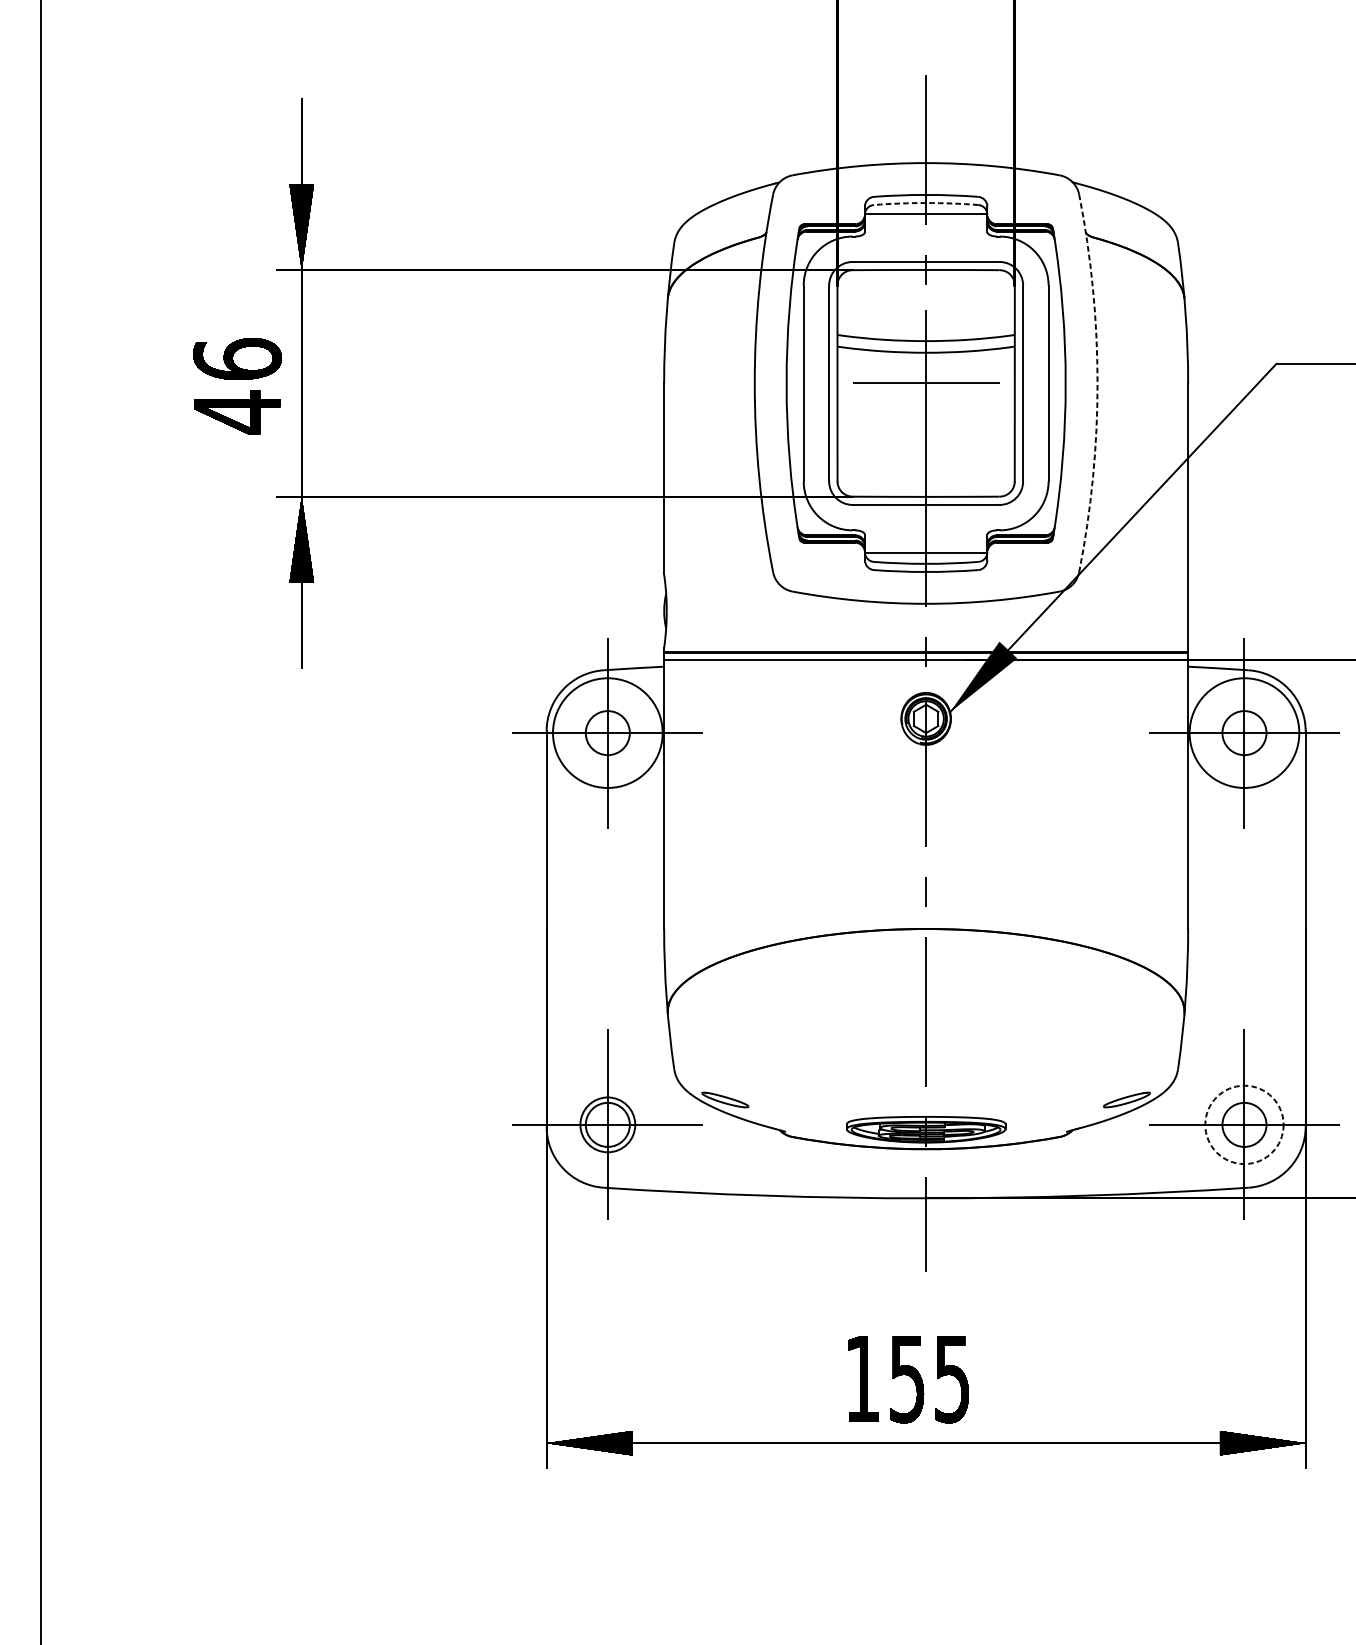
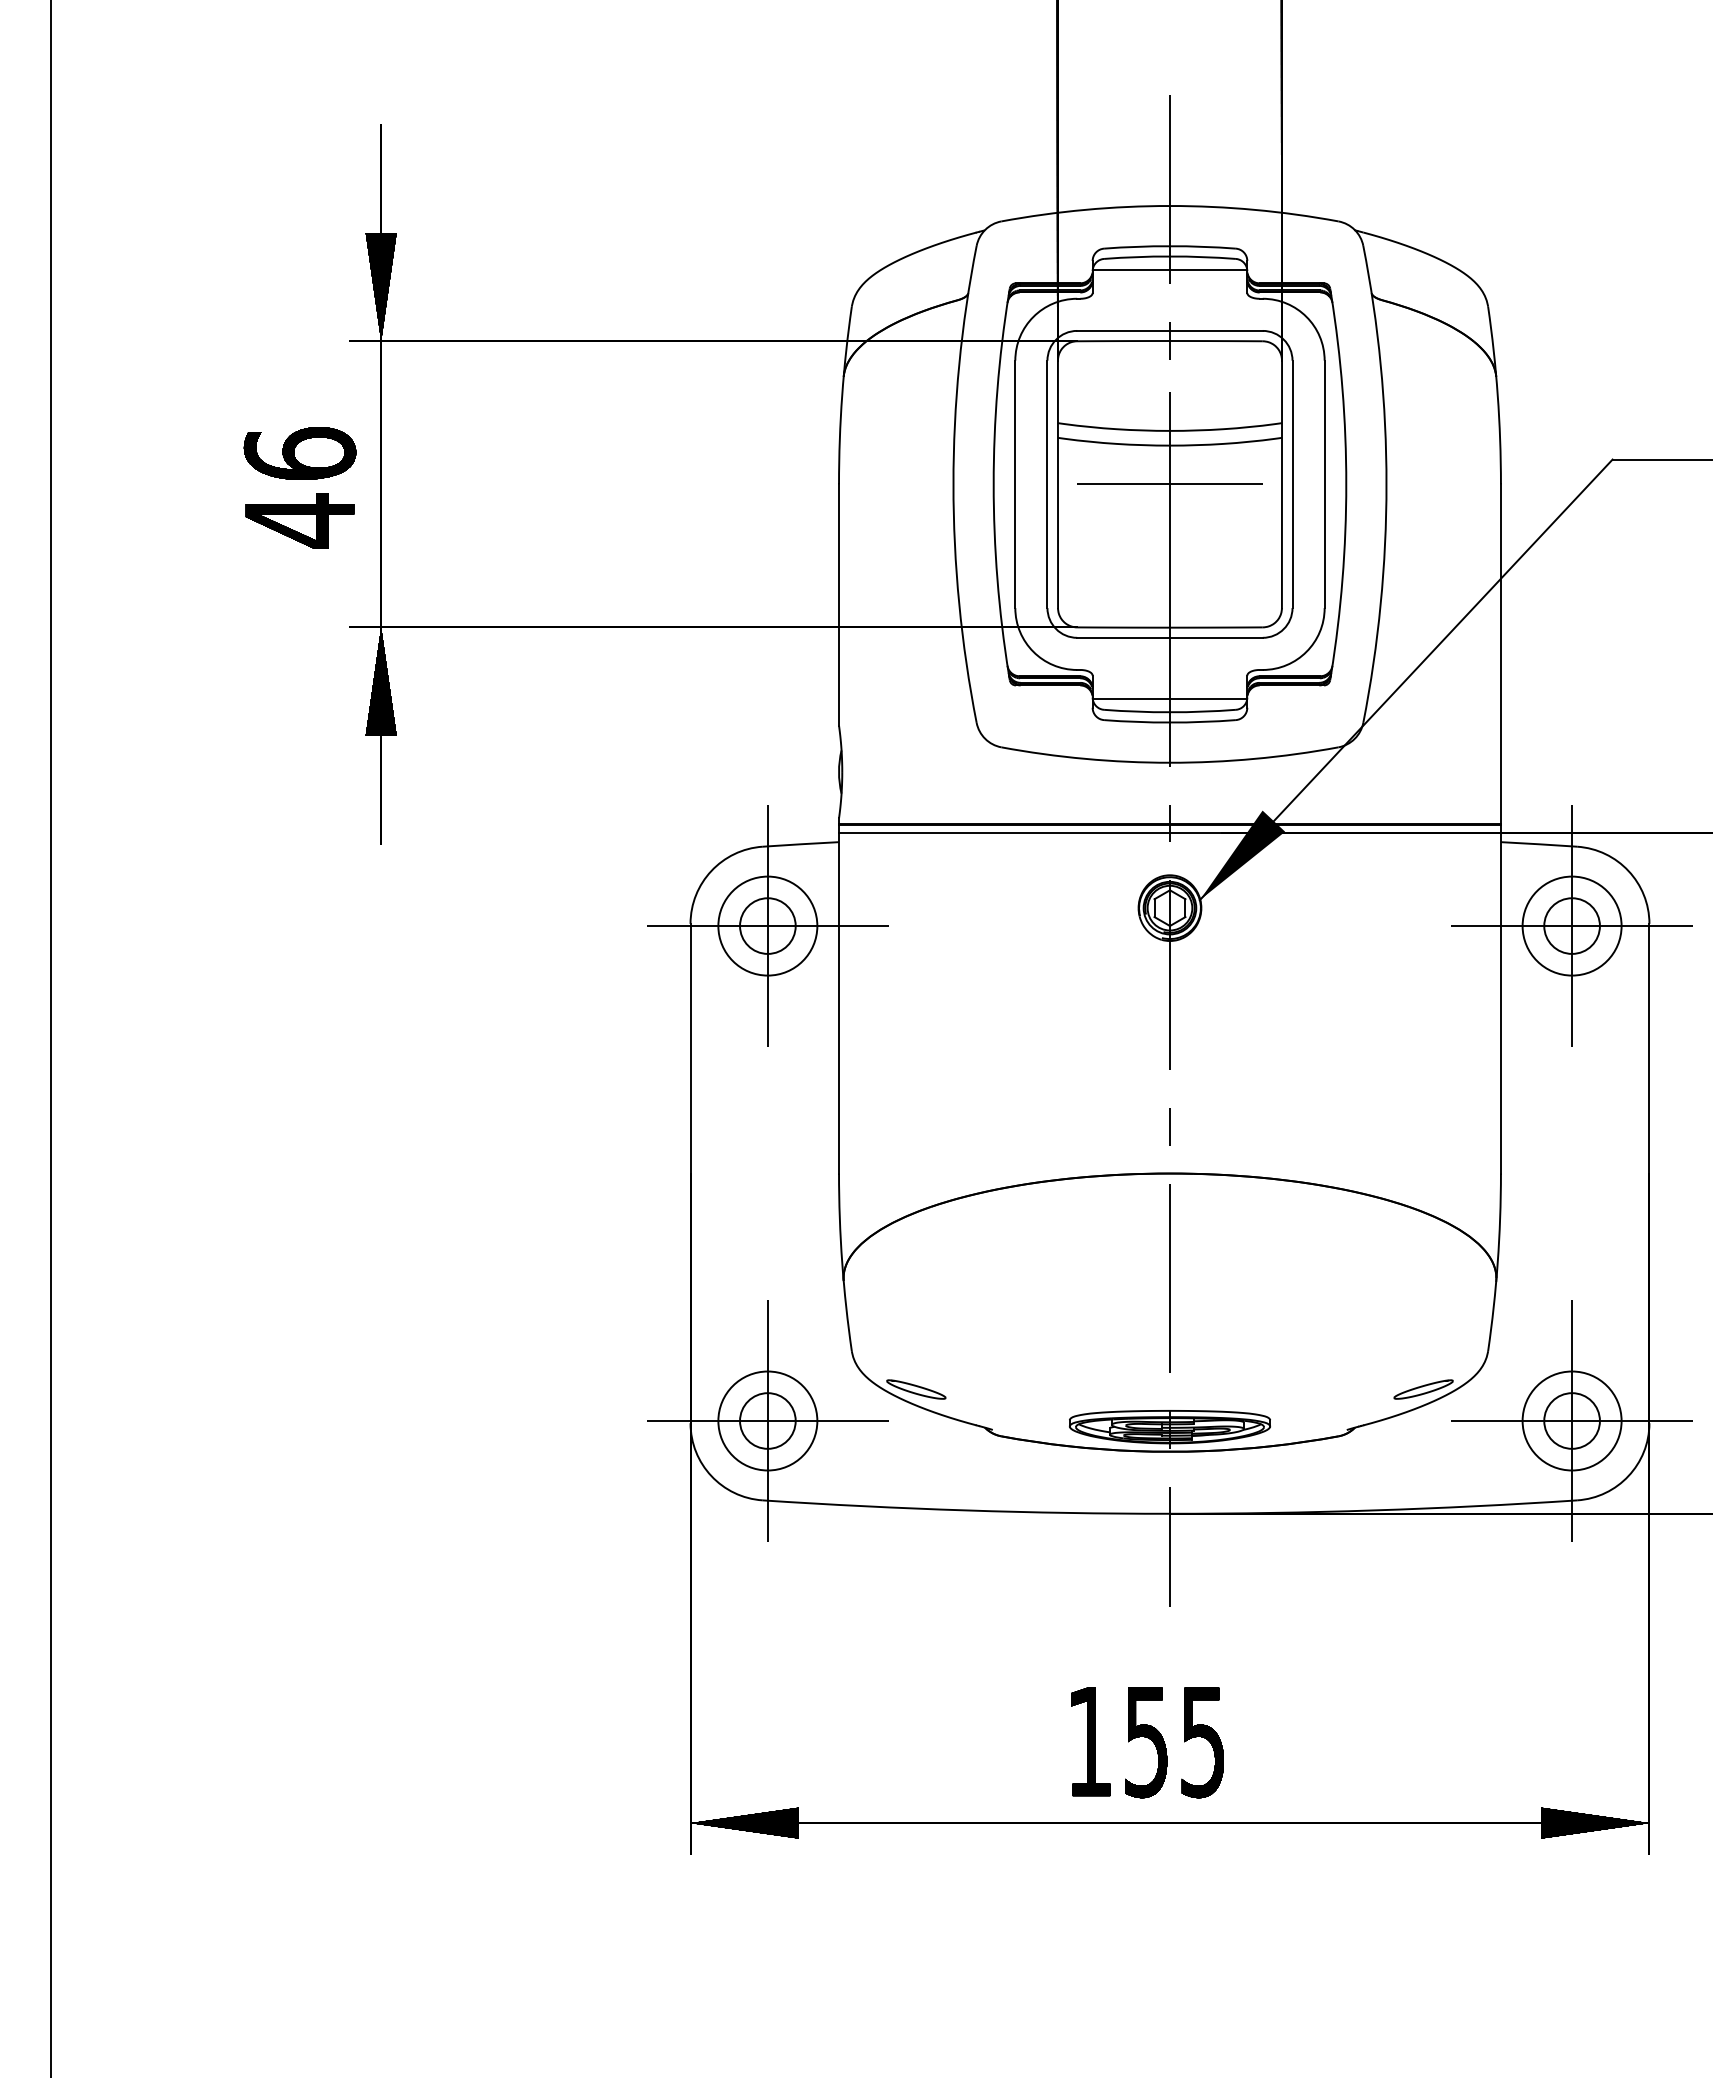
arc: (925, 203) -> (1169, 256), dashed -> solid
arc: (1097, 383) -> (1386, 484), dashed -> solid
circle: (607, 732) -> (767, 925), size x0.71
circle: (1243, 732) -> (1571, 925), size x0.71
circle: (607, 1124) -> (767, 1420), size x1.43
circle: (1243, 1124) -> (1571, 1420), dashed -> solid

